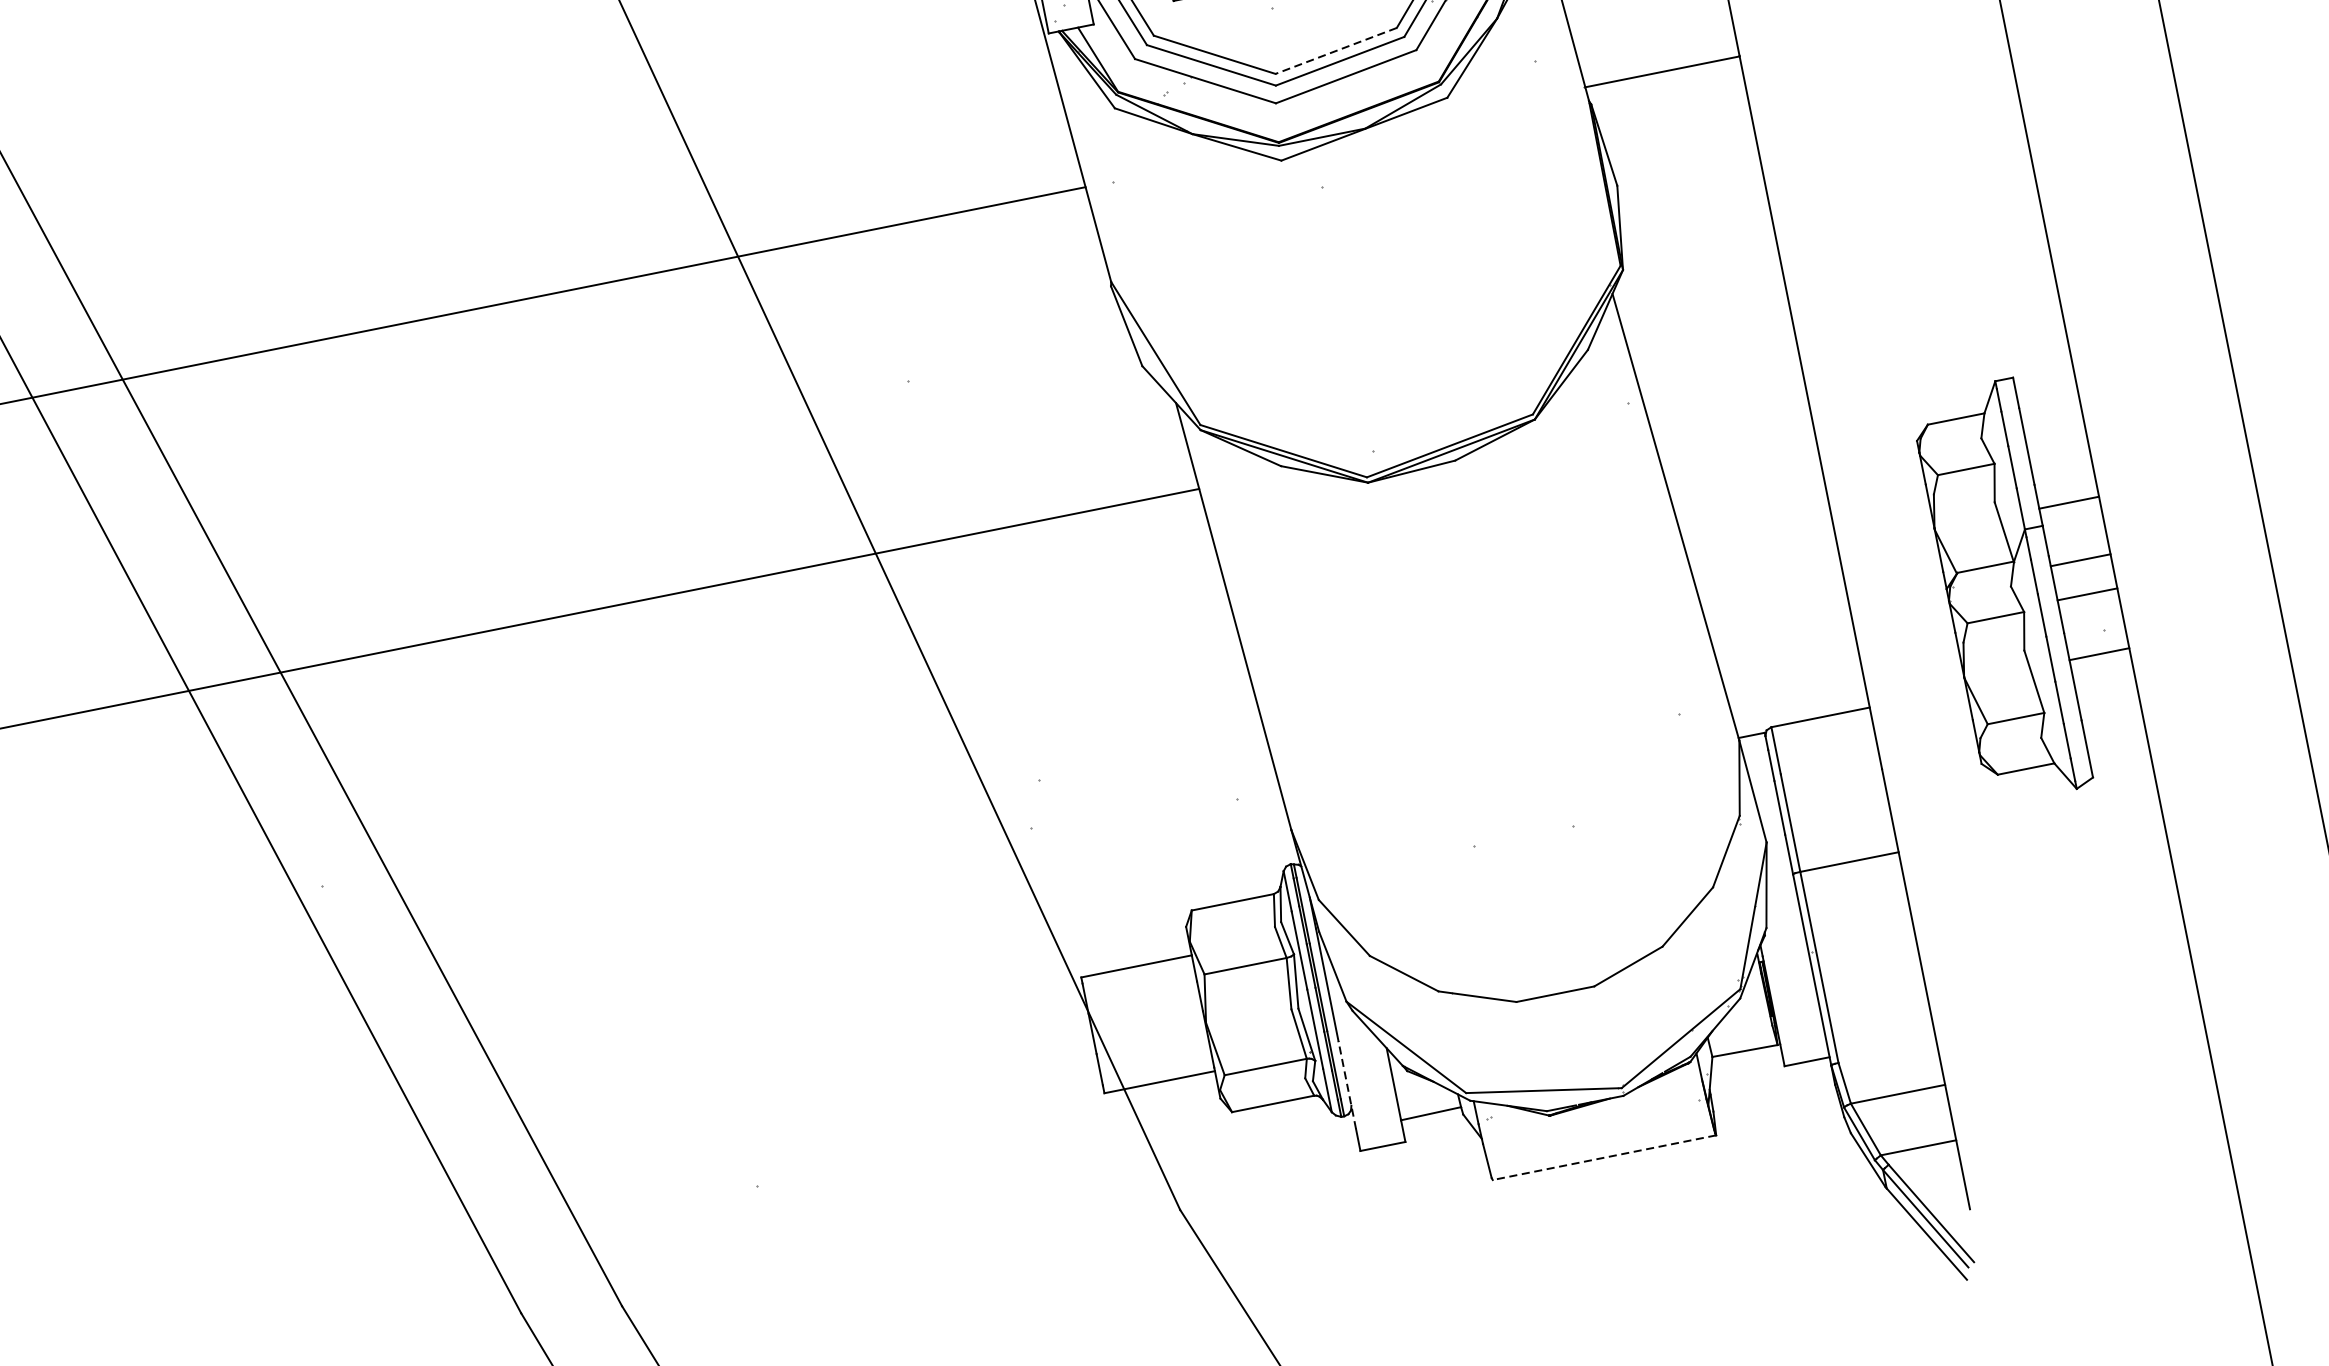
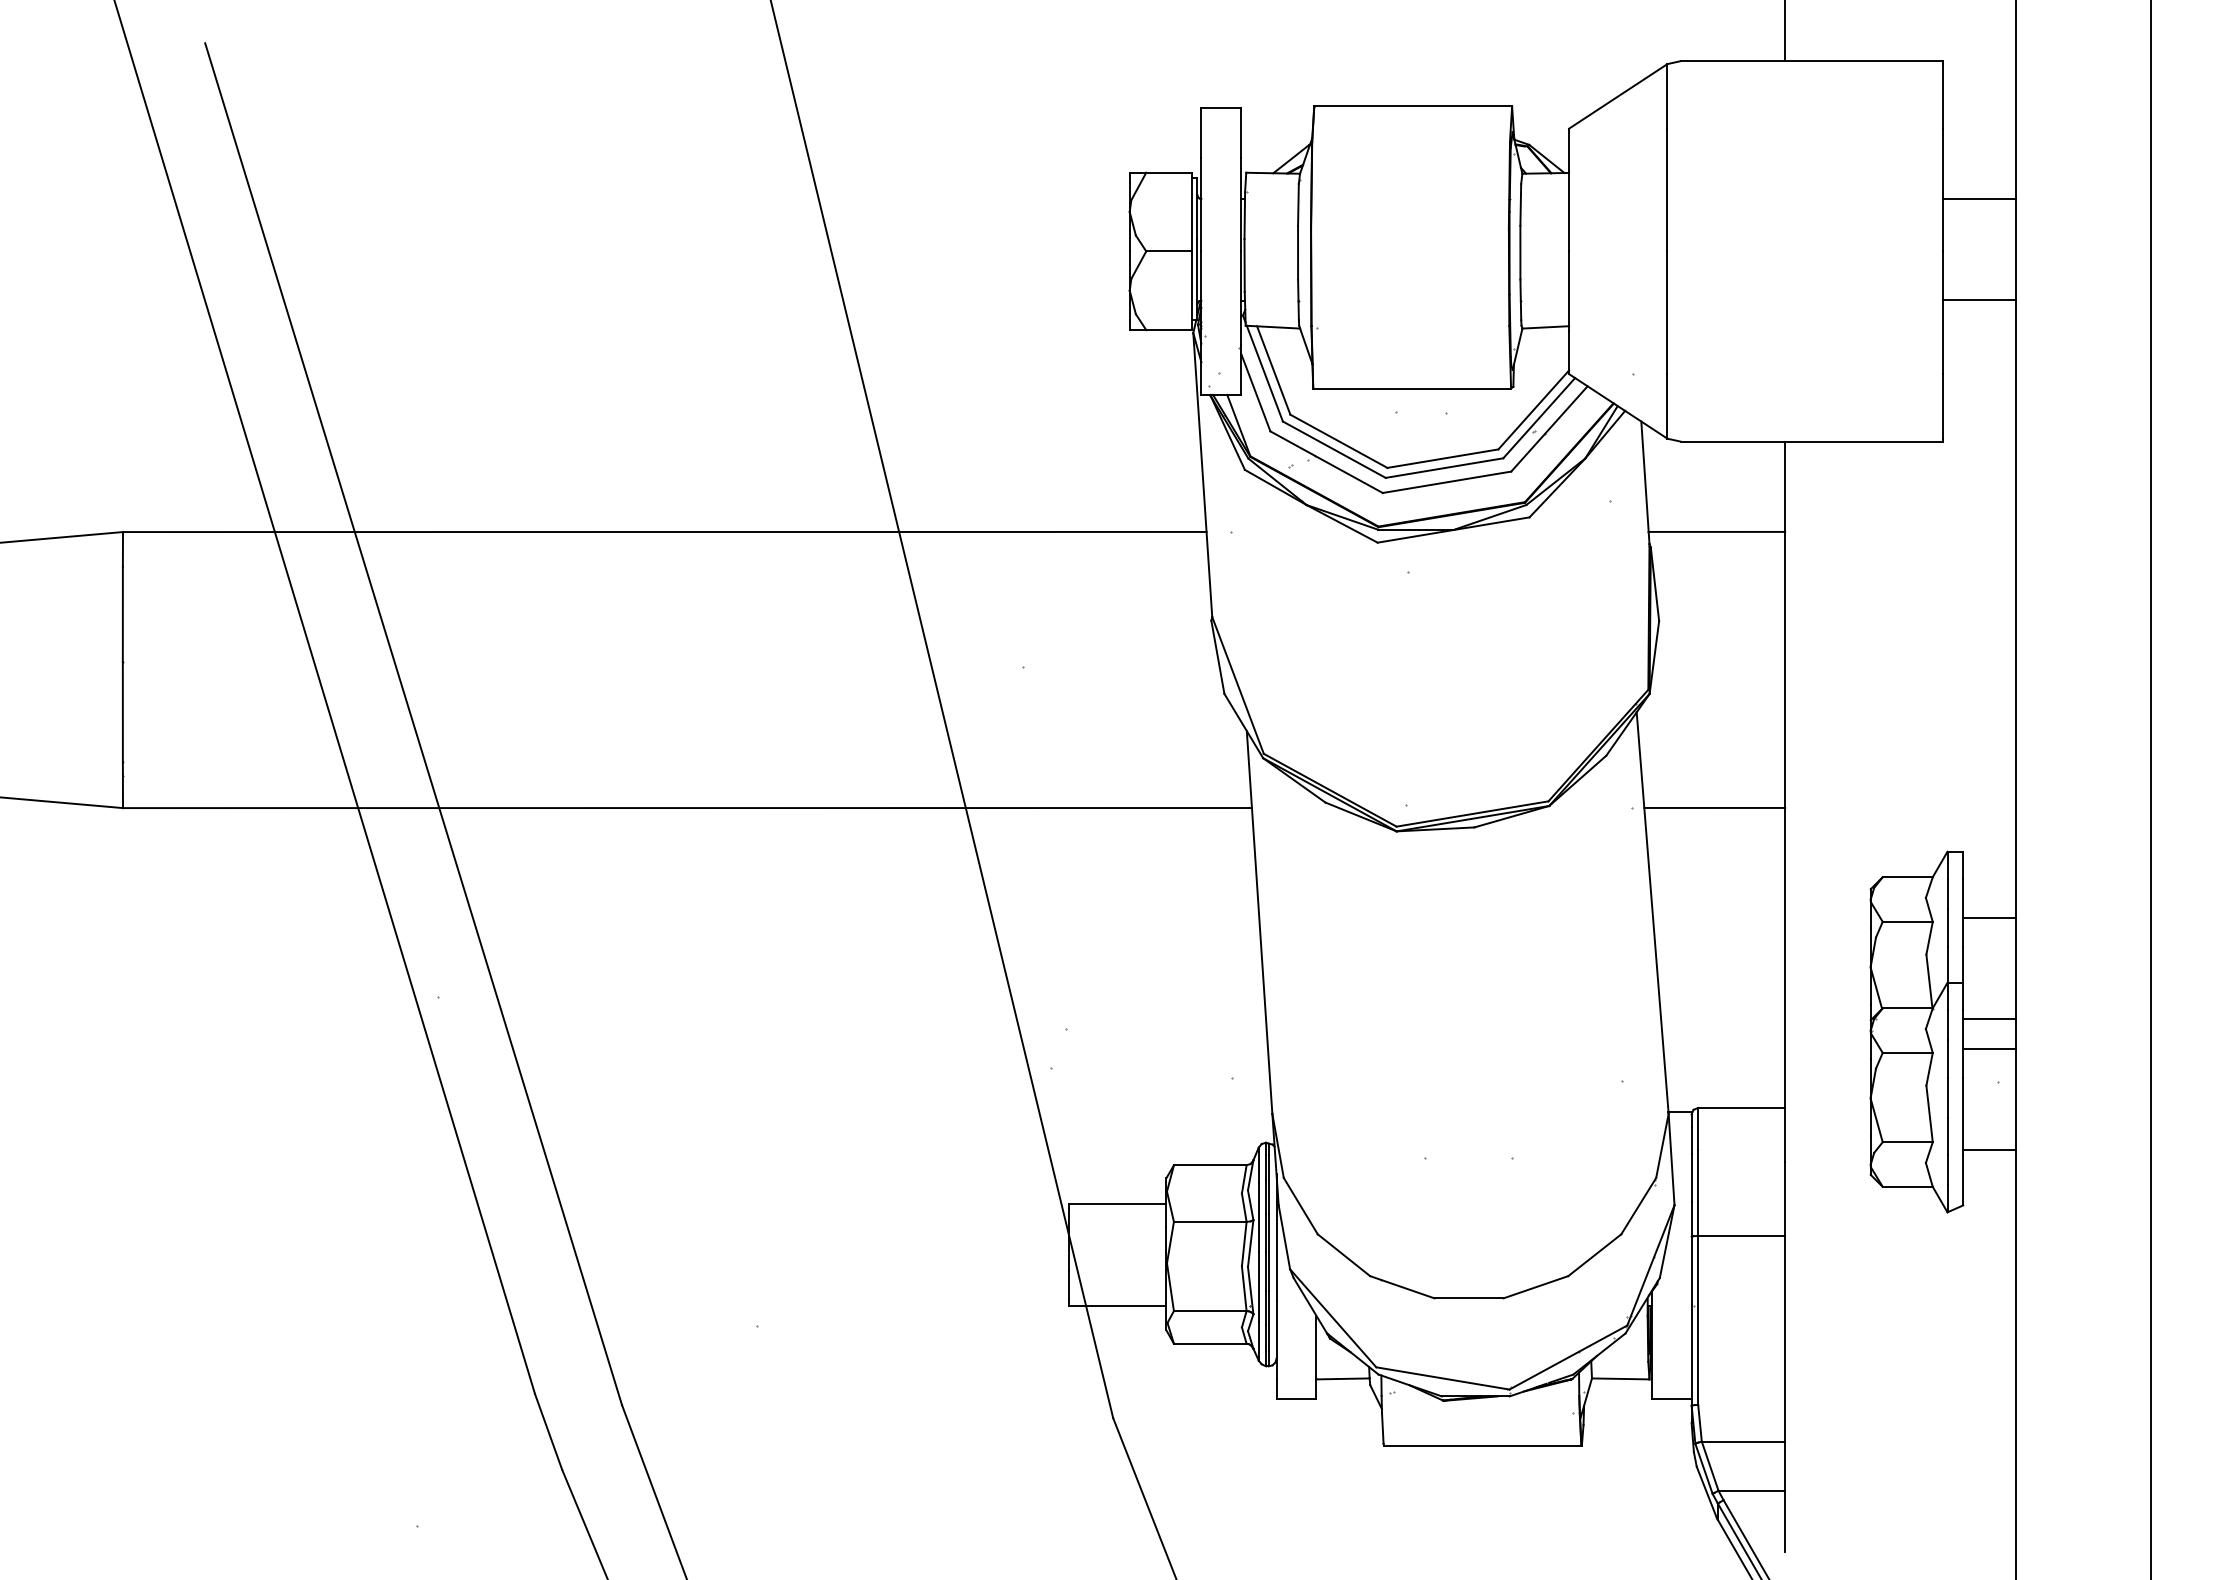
line: (1335, 50) -> (1442, 458), dashed -> solid
line: (1721, 383) -> (1714, 807), added
line: (2068, 502) -> (1989, 917), moved
line: (2099, 654) -> (1989, 1149), moved
line: (1347, 1085) -> (1276, 1340), dashed -> solid
line: (1604, 1157) -> (1483, 1445), dashed -> solid

